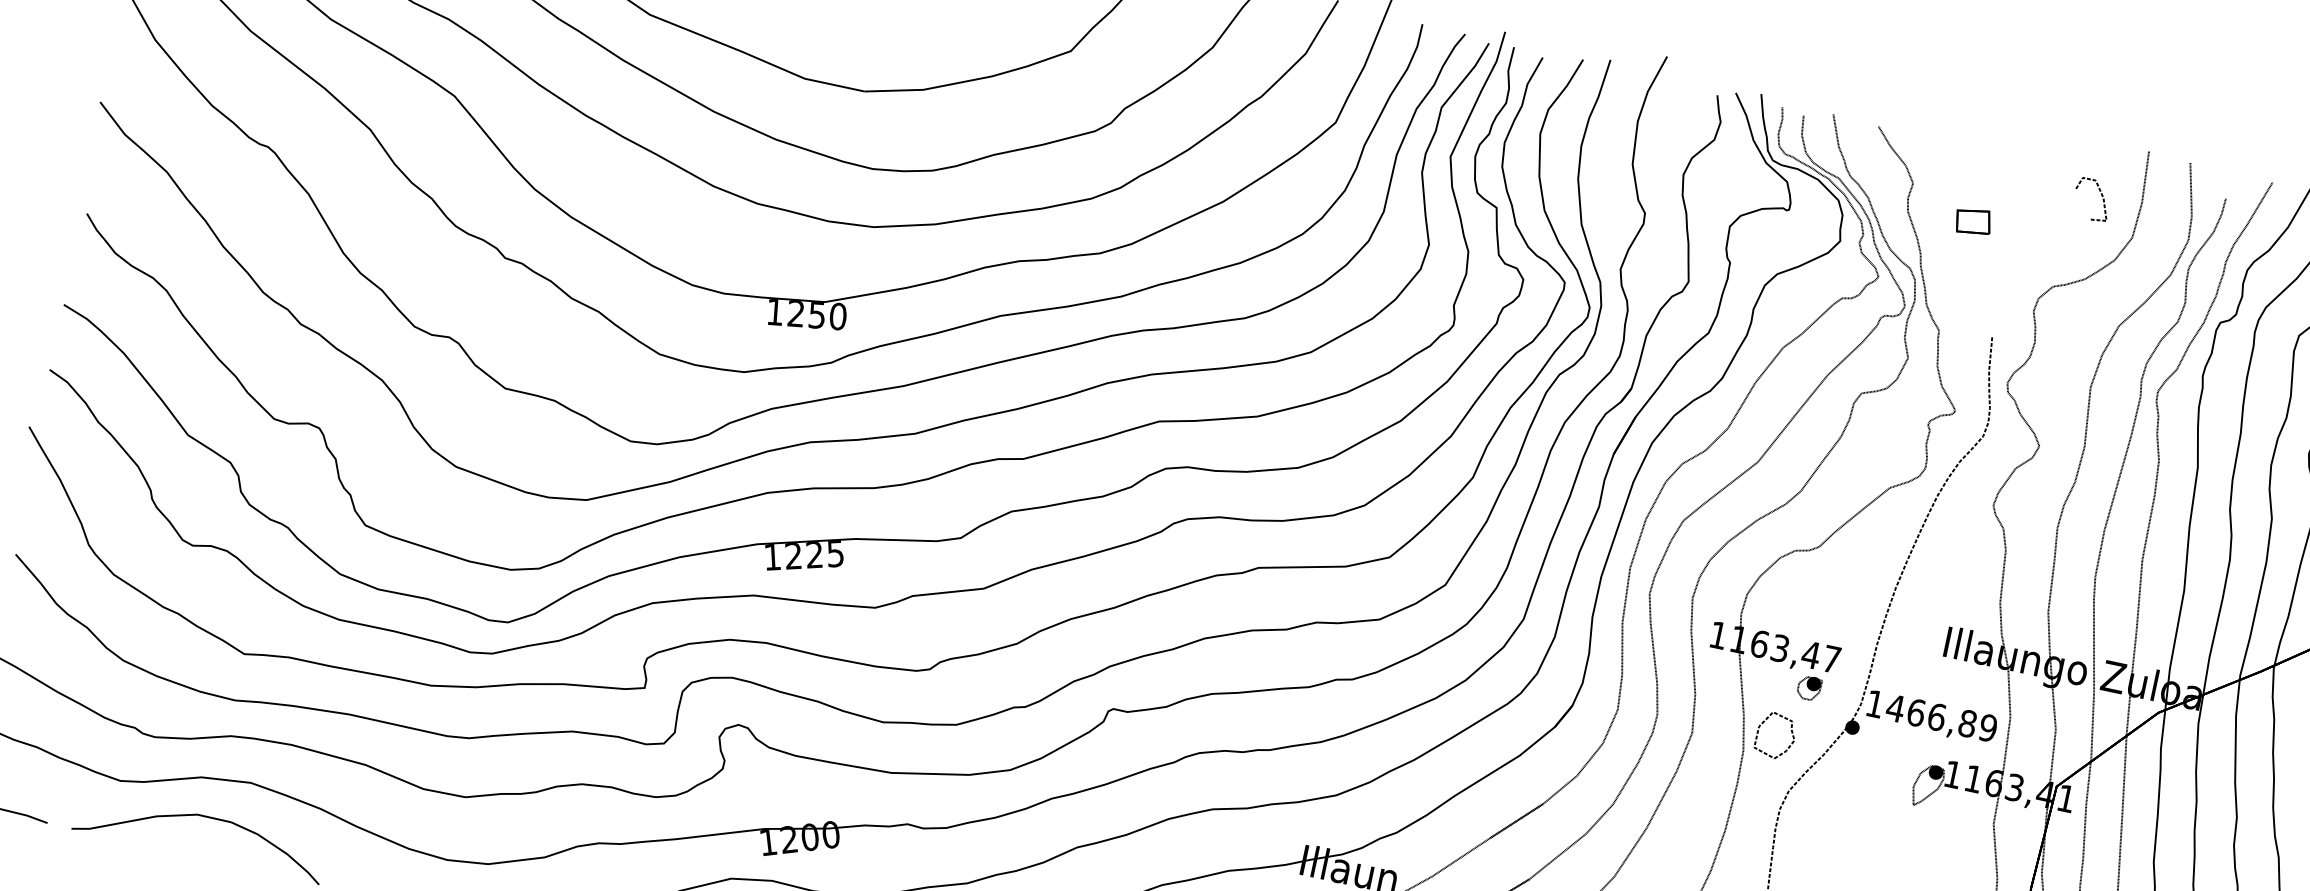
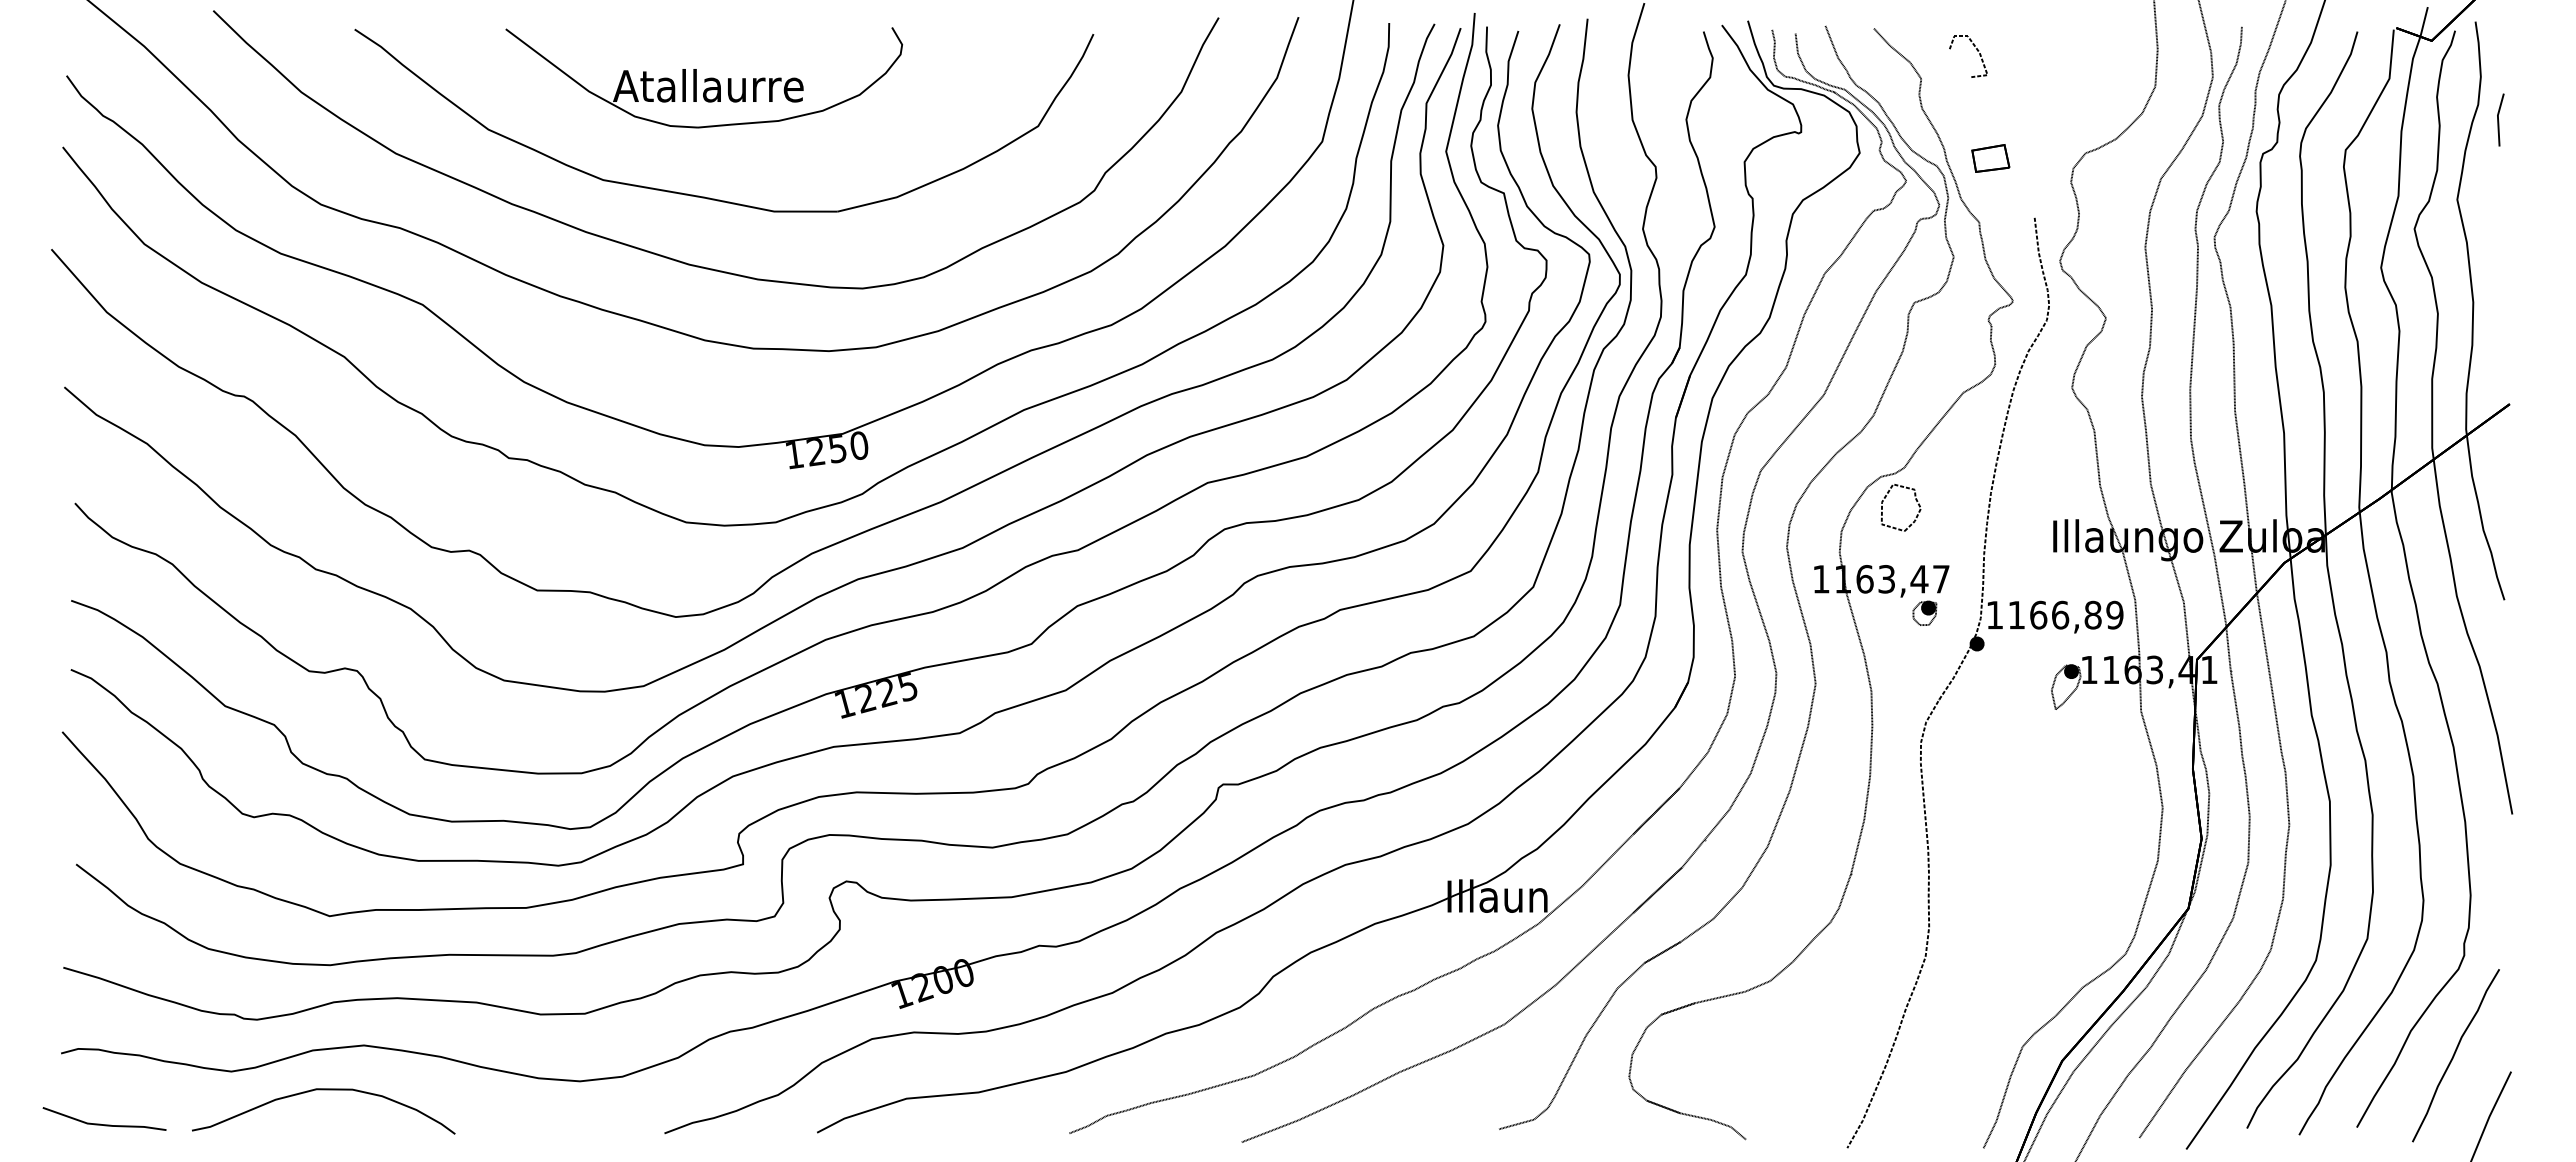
curve: (2101, 195) -> (1976, 50), moved
part: (1973, 221) -> (1990, 158), moved
text: (1895, 708) -> (2016, 615), 1466,89 -> 1166,89
part: (1790, 731) -> (1915, 500), moved

